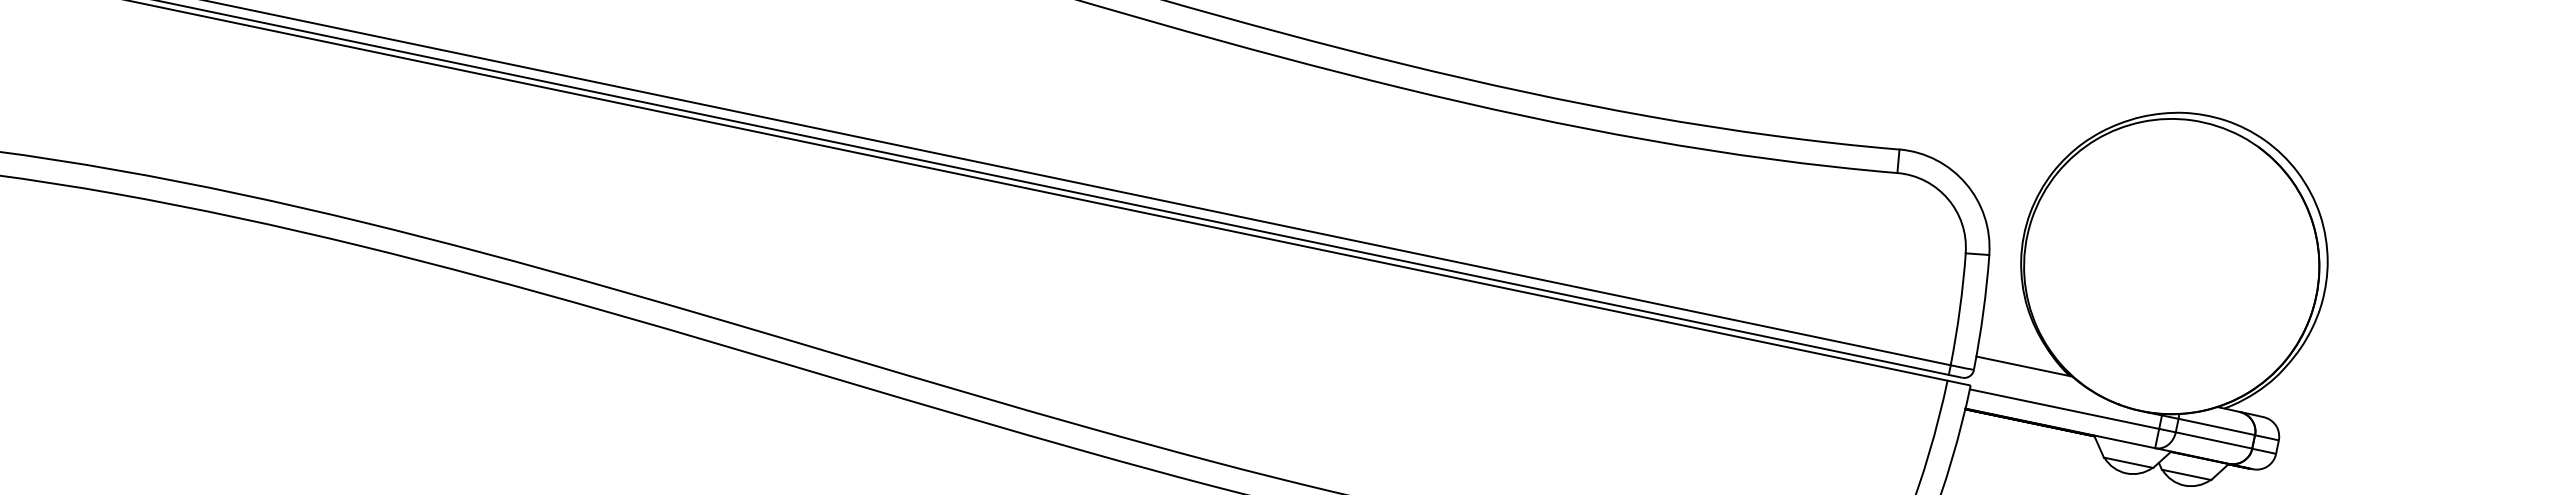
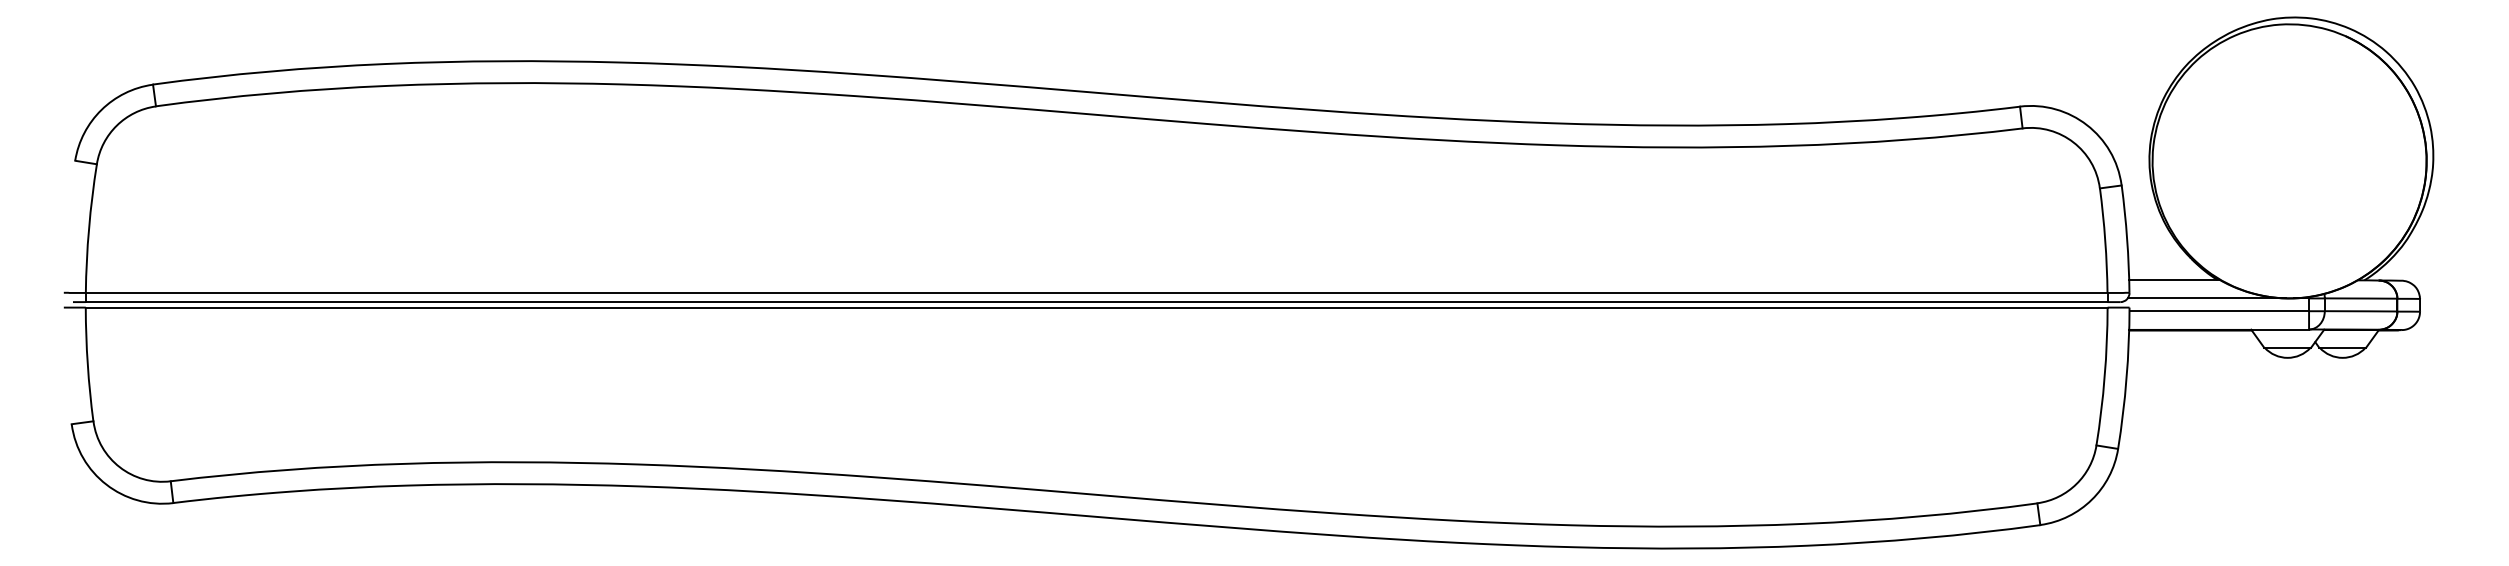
line: (2053, 392) -> (2206, 298), added

